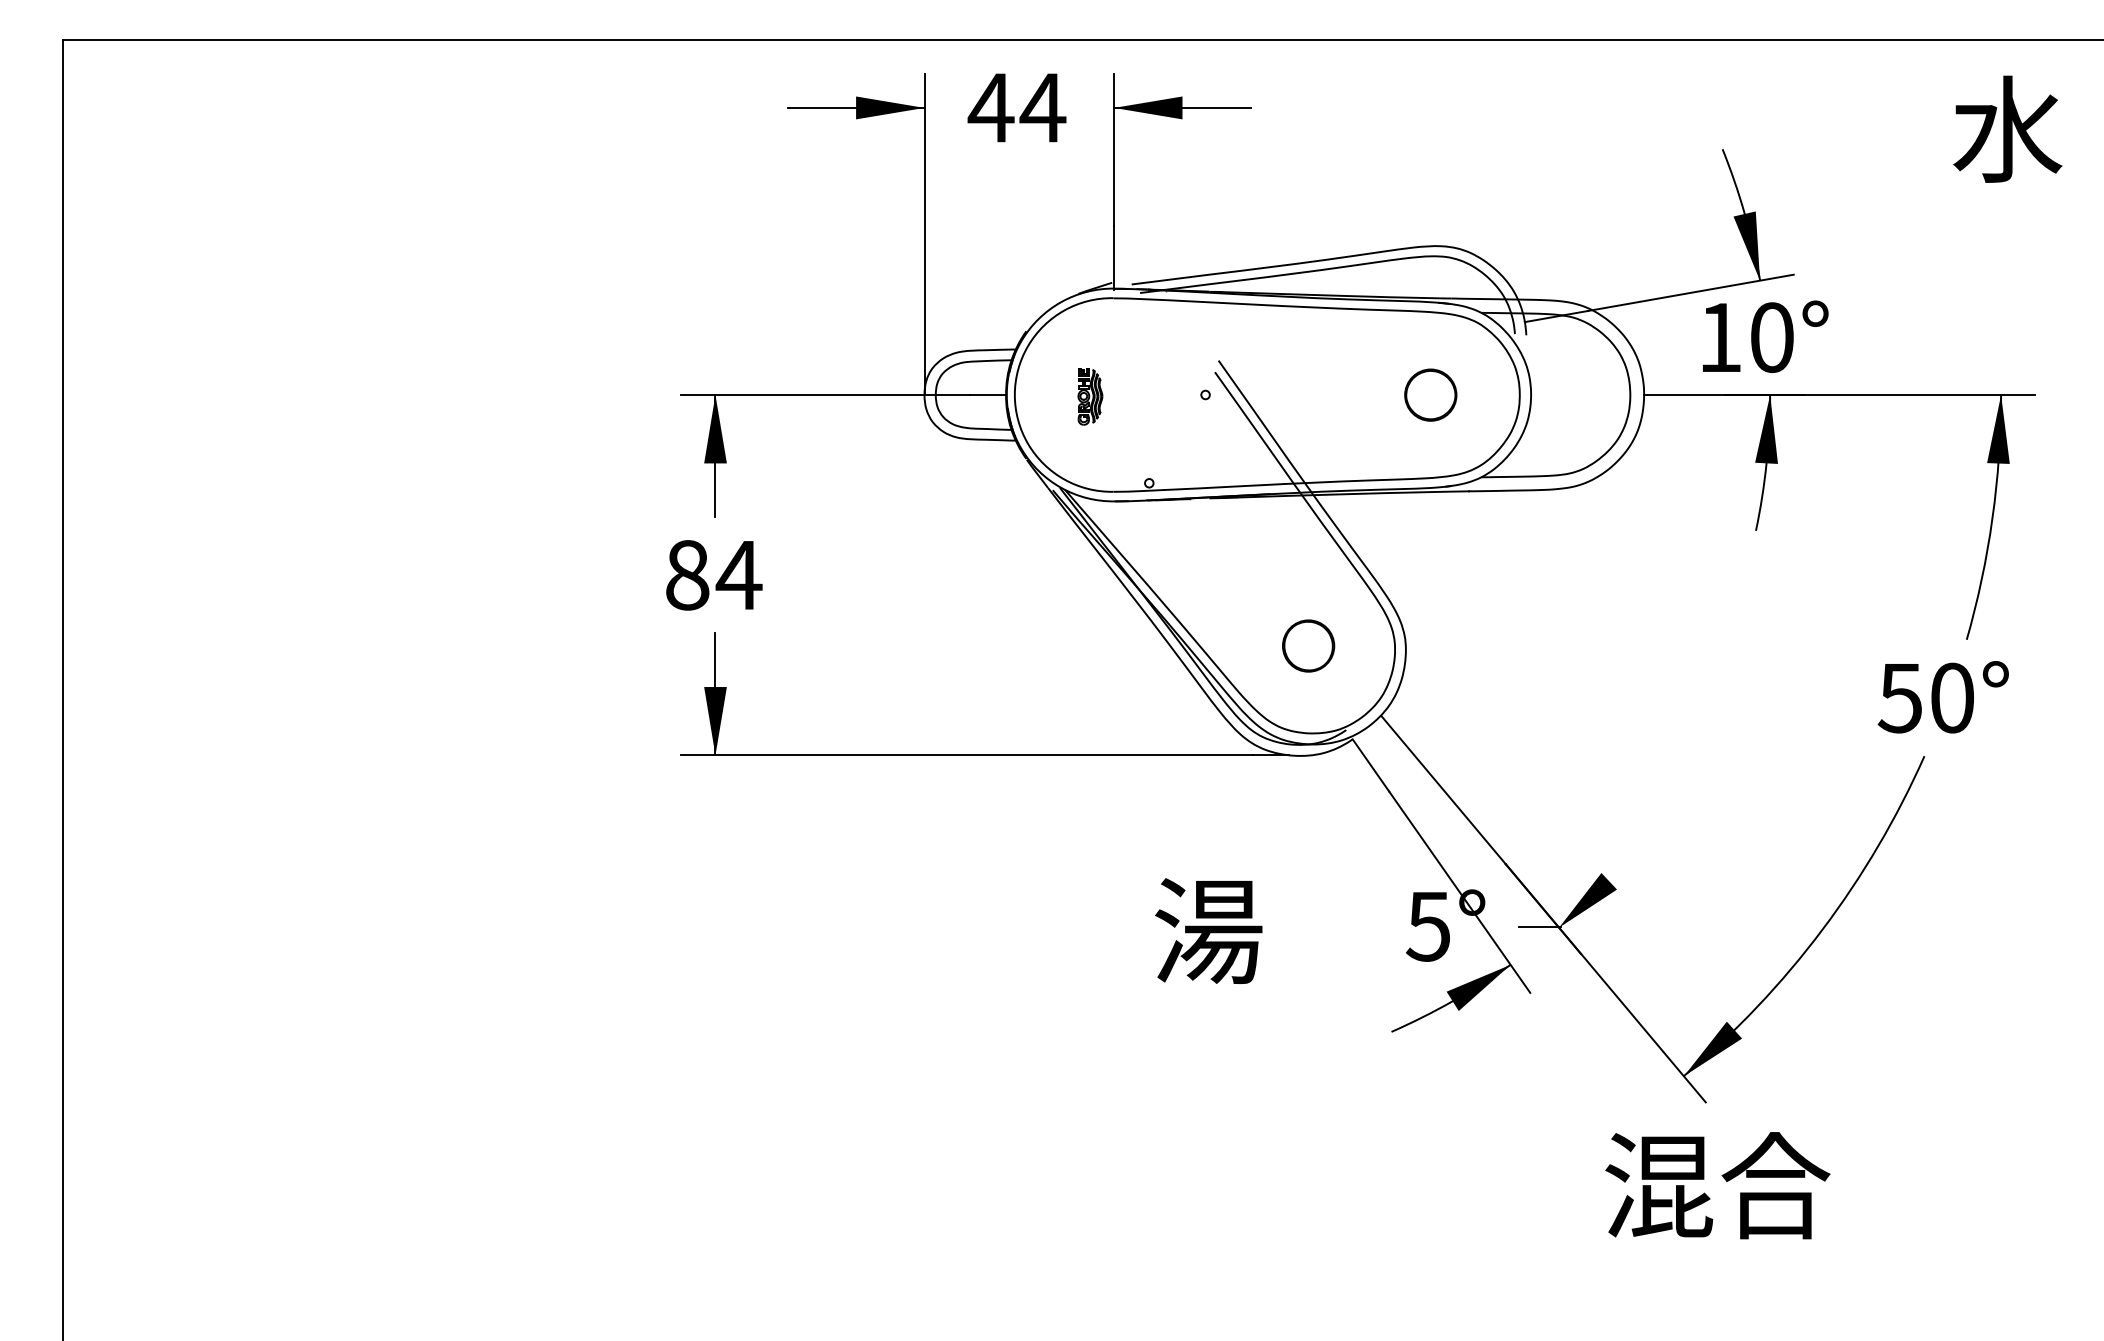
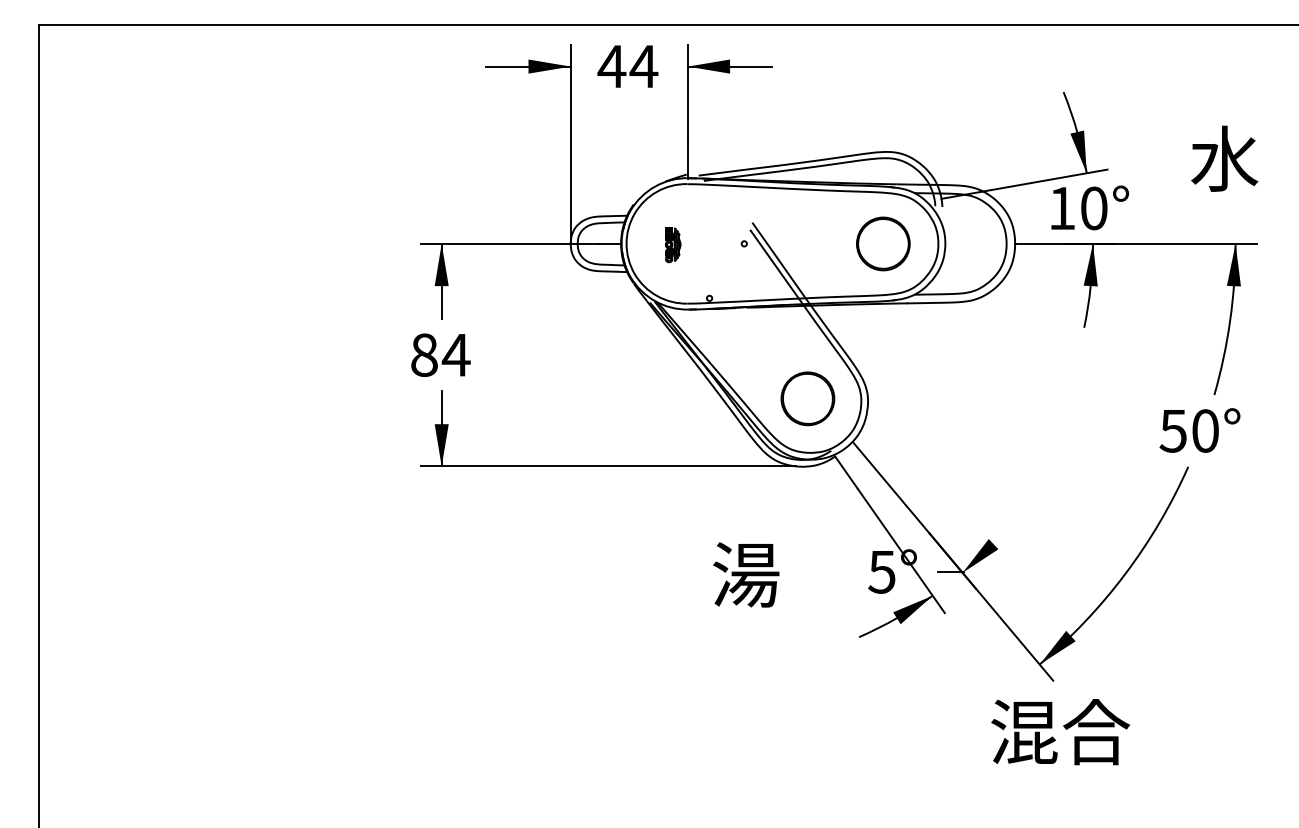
text: (2007, 128) -> (1224, 158), moved
part: (1430, 394) -> (883, 243), size x1.67
part: (1307, 645) -> (807, 398), size x1.67

